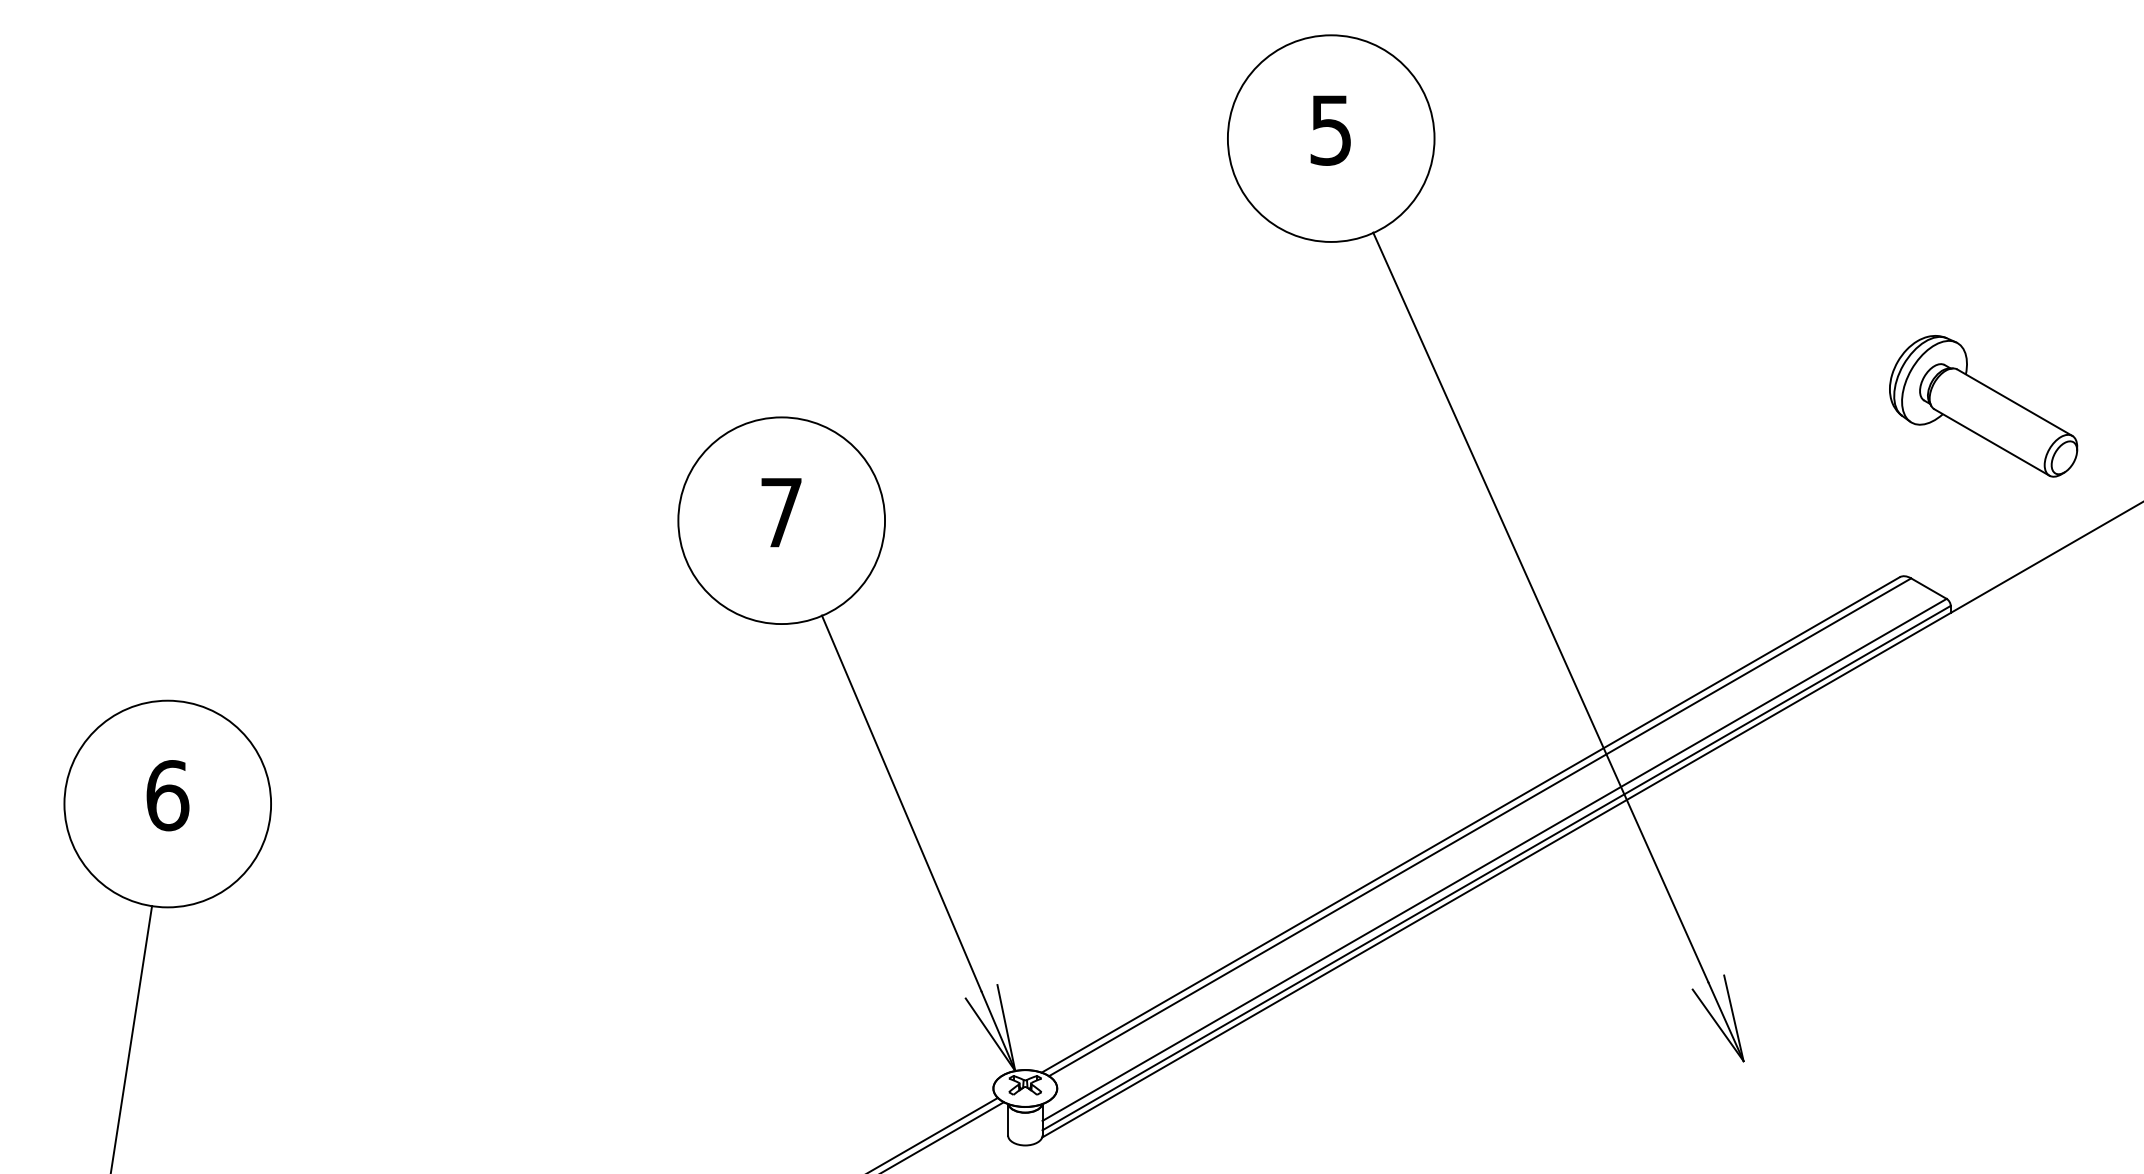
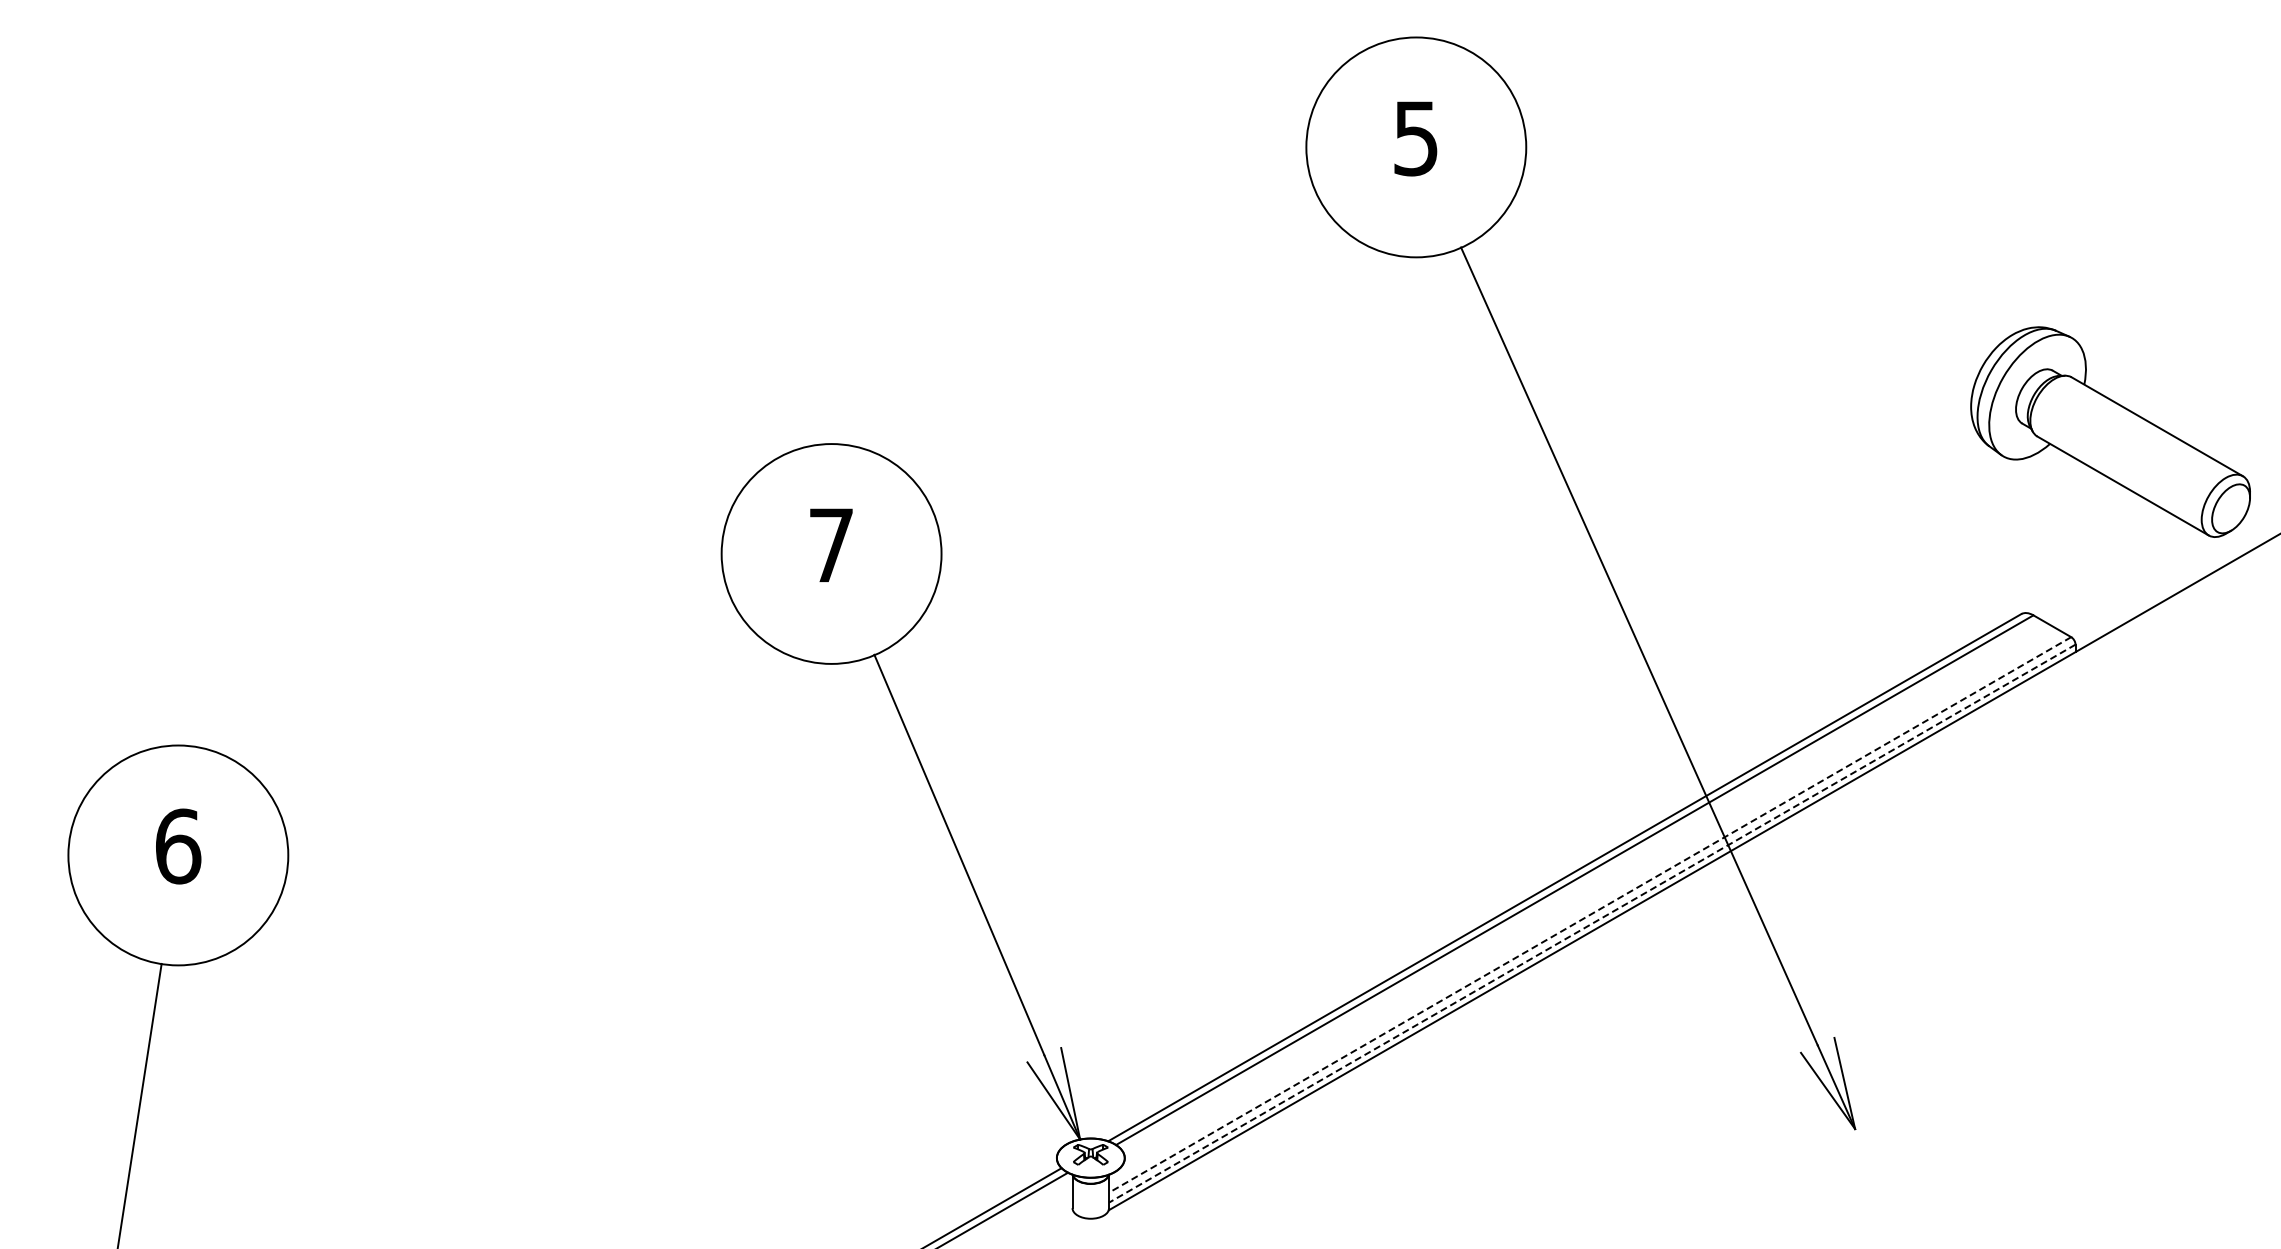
part: (1982, 406) -> (2109, 432), size x1.4
line: (1493, 860) -> (1589, 915), solid -> dashed
line: (1496, 868) -> (1592, 923), solid -> dashed

